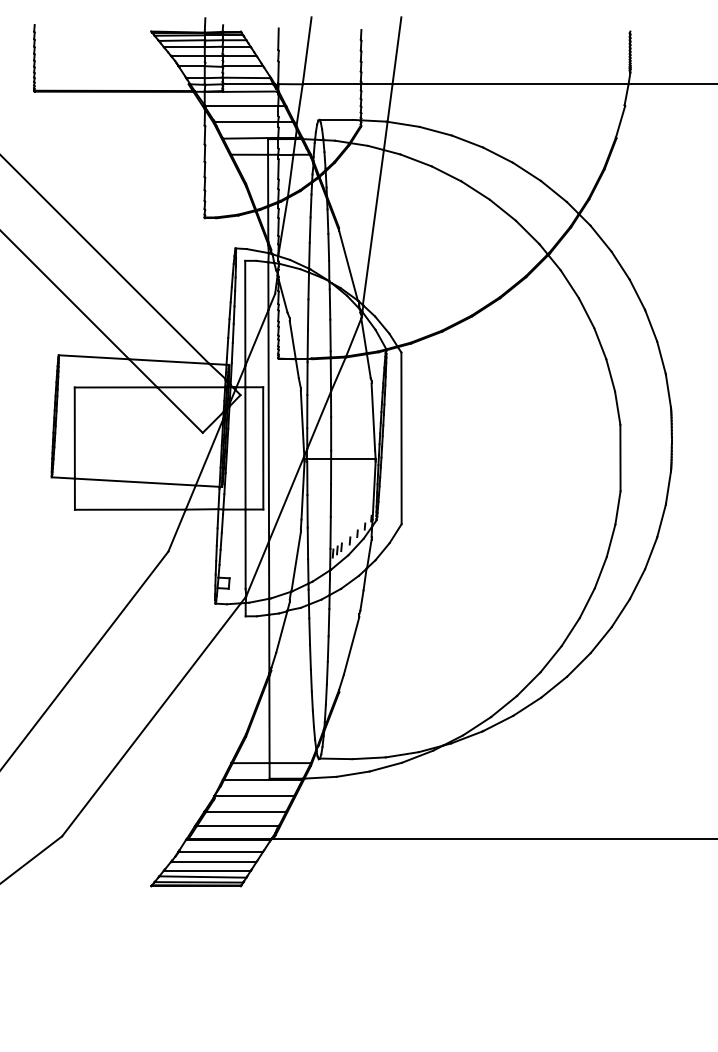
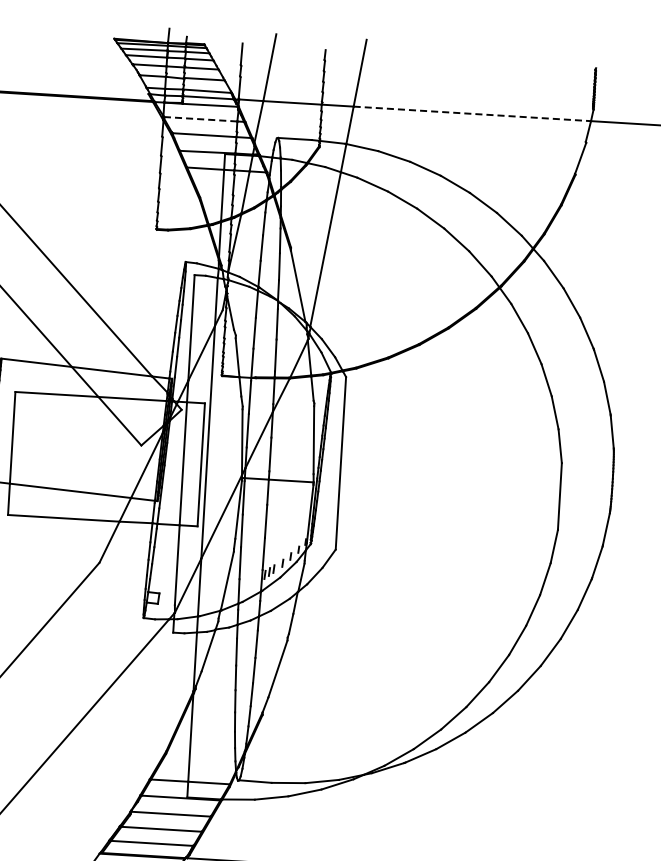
line: (511, 84) -> (473, 114), solid -> dashed
line: (241, 106) -> (200, 119), solid -> dashed

